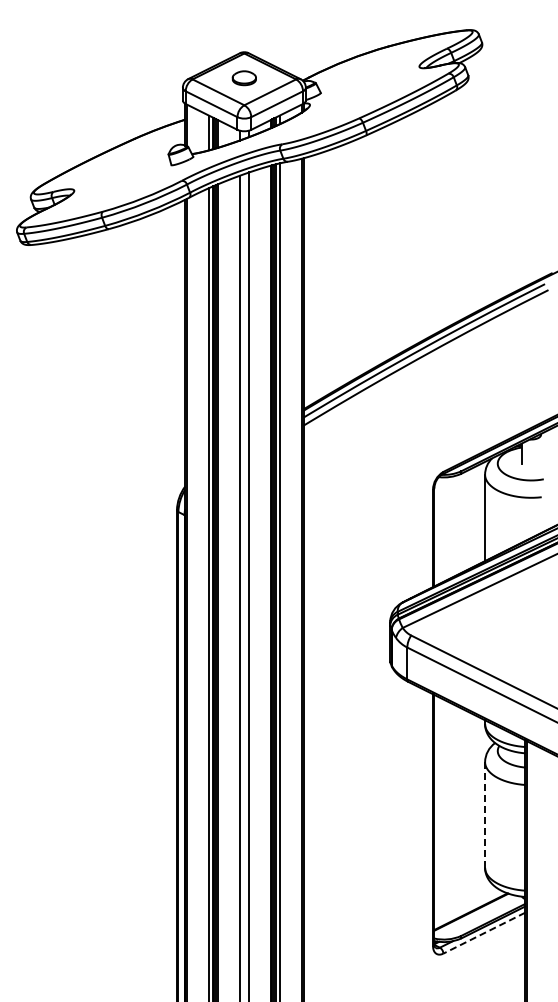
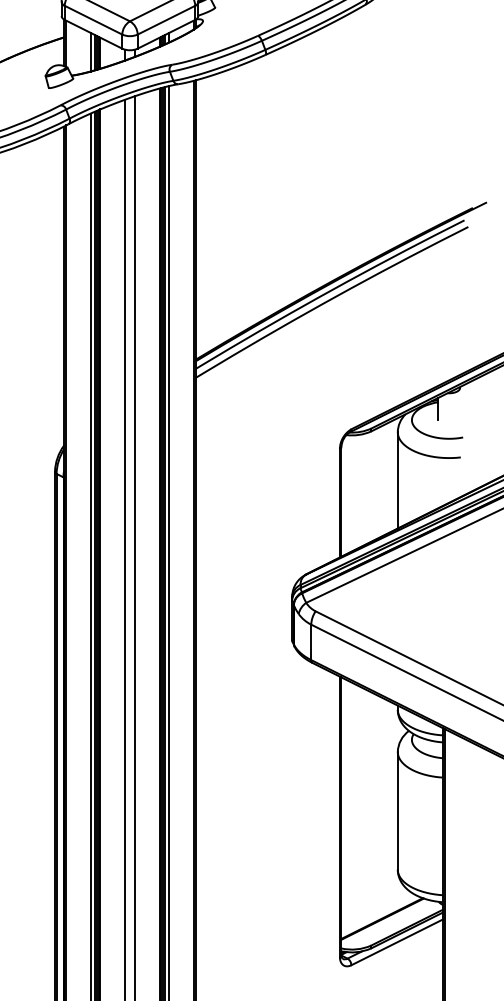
line: (485, 814) -> (398, 810), dashed -> solid
line: (484, 933) -> (397, 942), dashed -> solid

